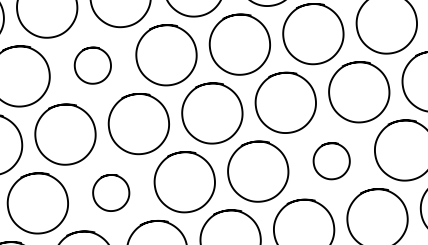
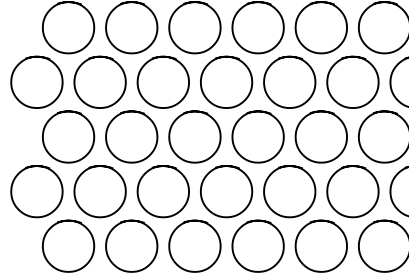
part: (91, 64) -> (162, 81), size x1.67
part: (331, 160) -> (352, 191), size x1.67
part: (110, 192) -> (162, 191), size x1.67

